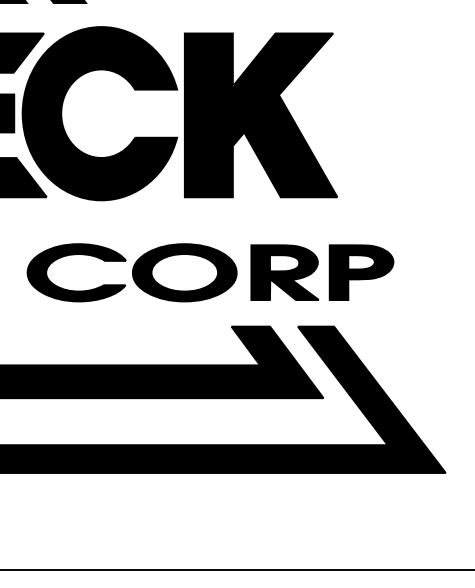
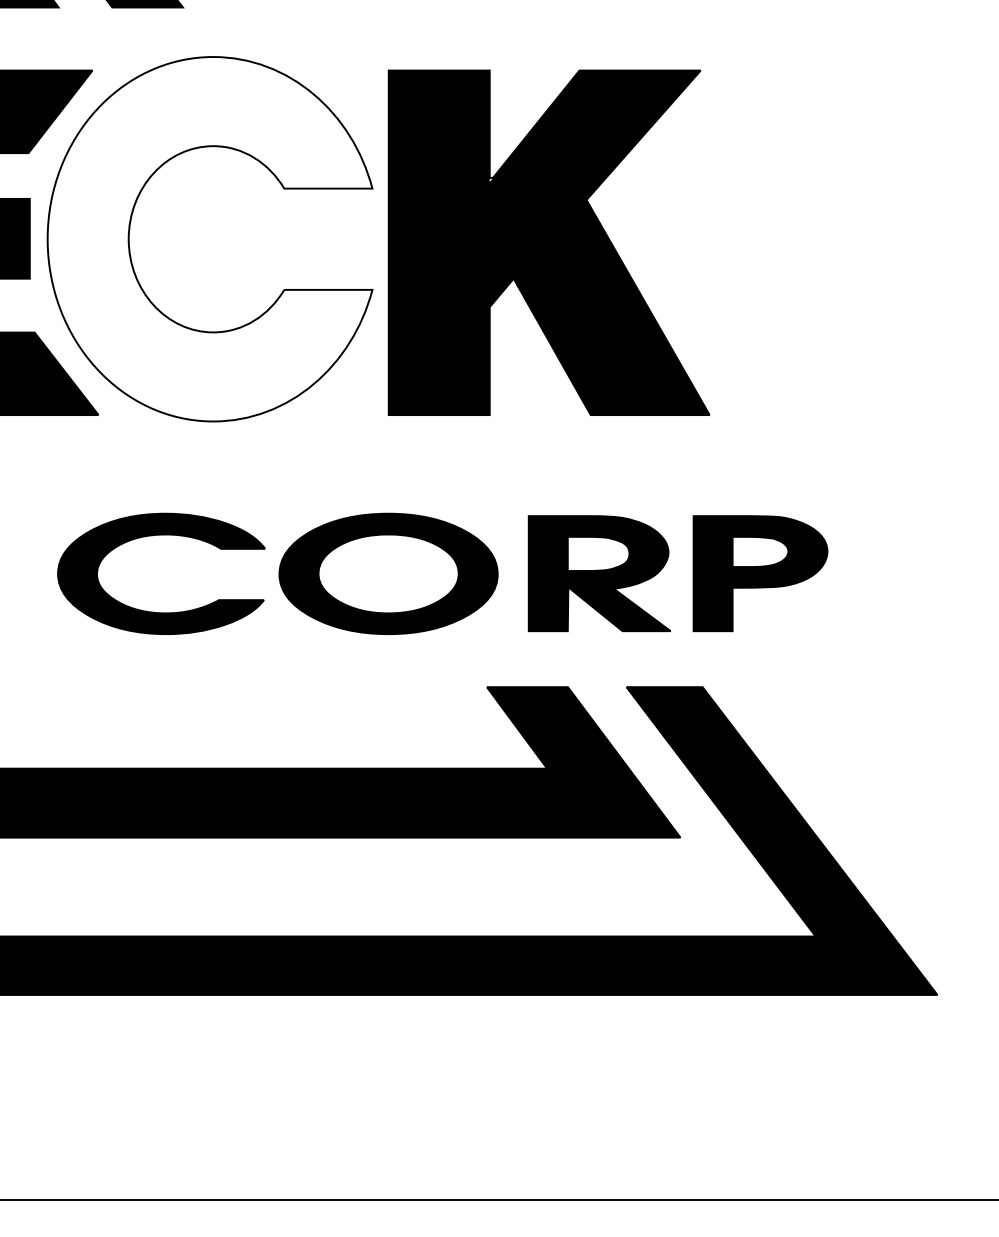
fill: (99, 113) -> (209, 238), removed

